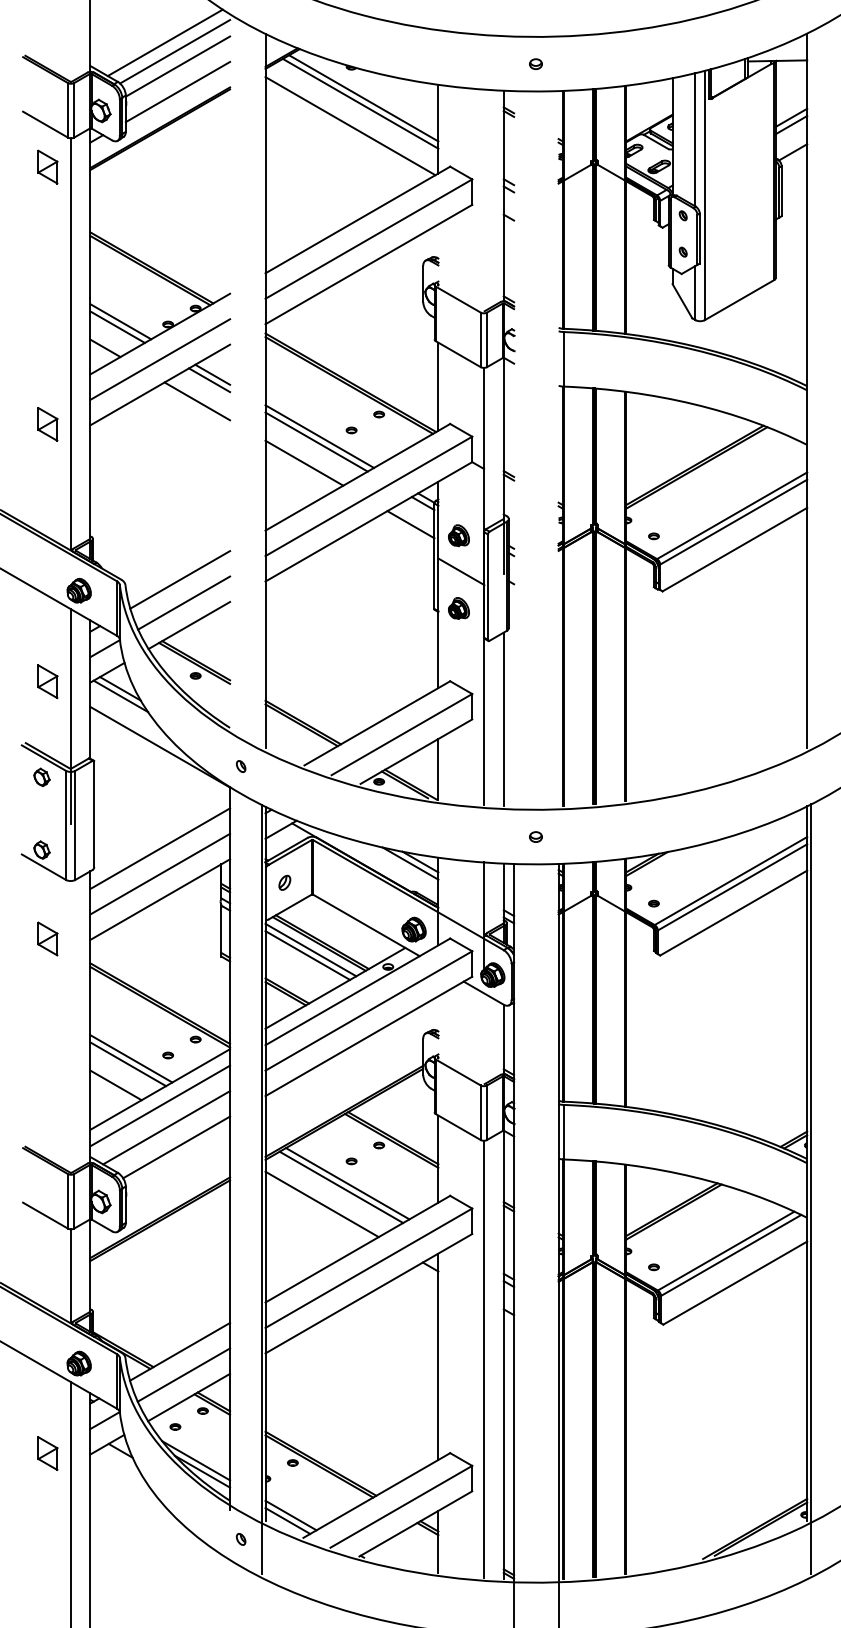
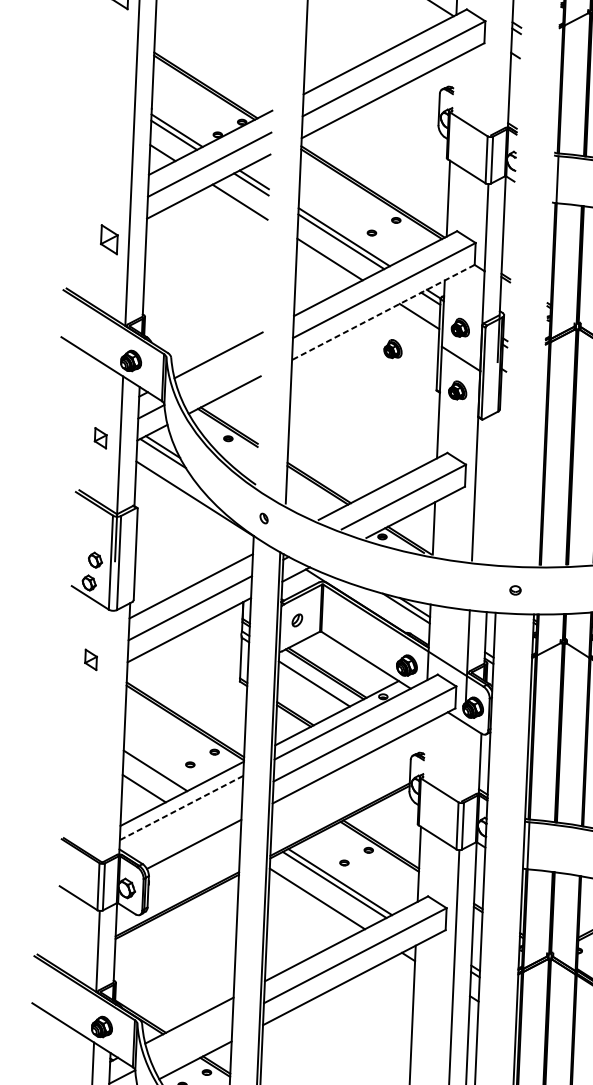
part: (47, 424) -> (109, 239), moved
line: (368, 522) -> (383, 313), solid -> dashed
part: (381, 563) -> (392, 348), added
line: (184, 602) -> (221, 375), removed
part: (47, 681) -> (100, 437), size x0.7
line: (503, 718) -> (491, 487), removed
part: (41, 776) -> (95, 559), moved
part: (47, 938) -> (90, 659), size x0.7
line: (310, 949) -> (316, 678), removed
line: (131, 1058) -> (158, 766), removed
line: (160, 1105) -> (181, 807), solid -> dashed
line: (166, 1127) -> (186, 826), removed
line: (183, 1374) -> (191, 1040), removed

